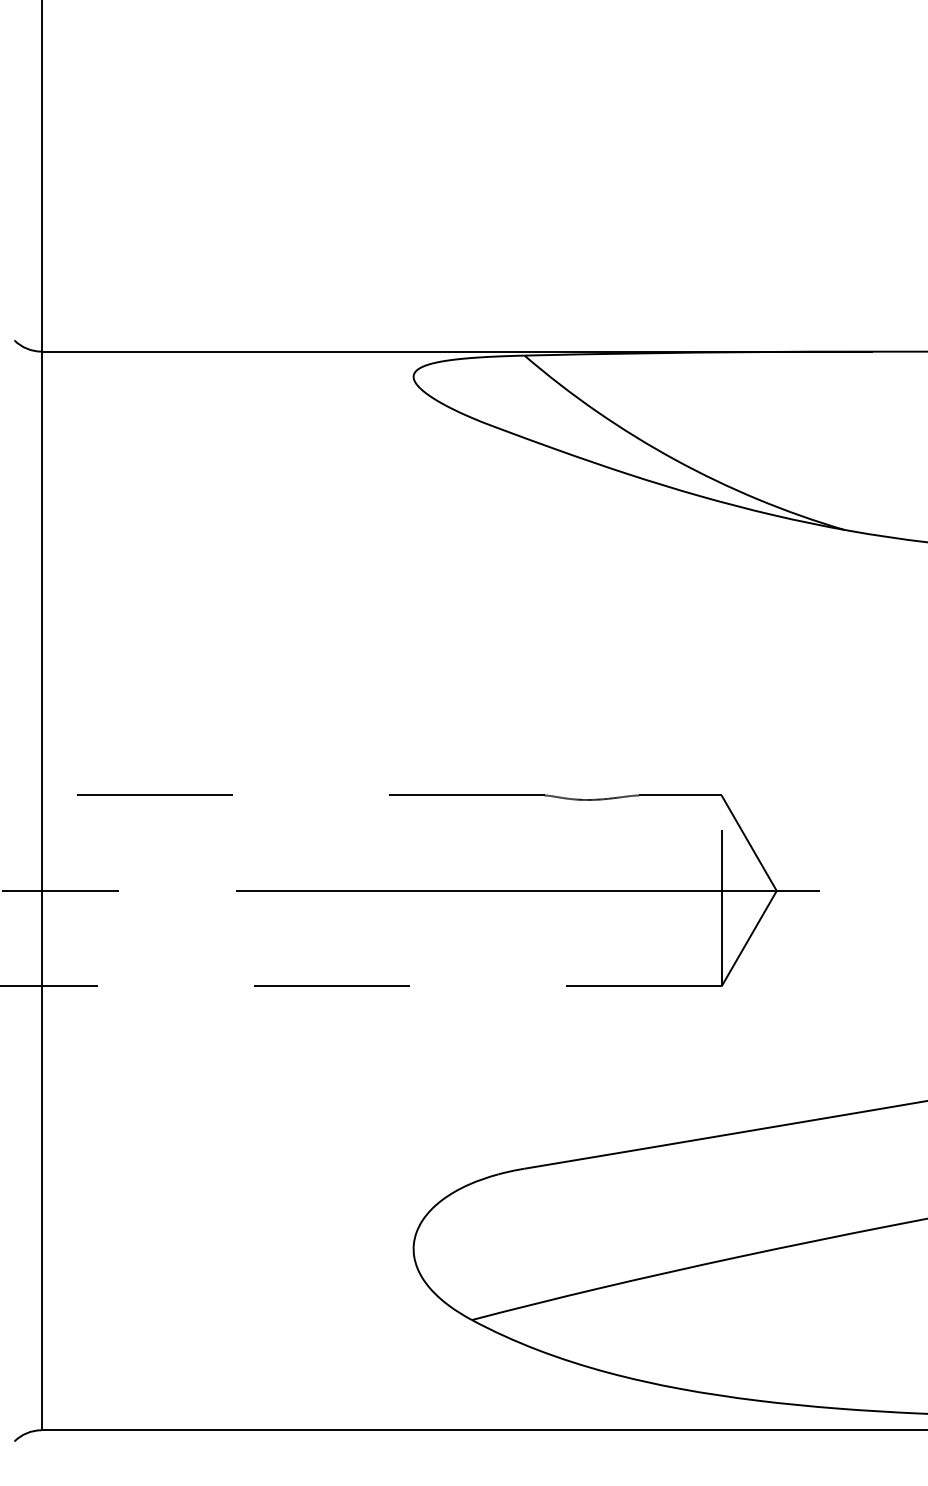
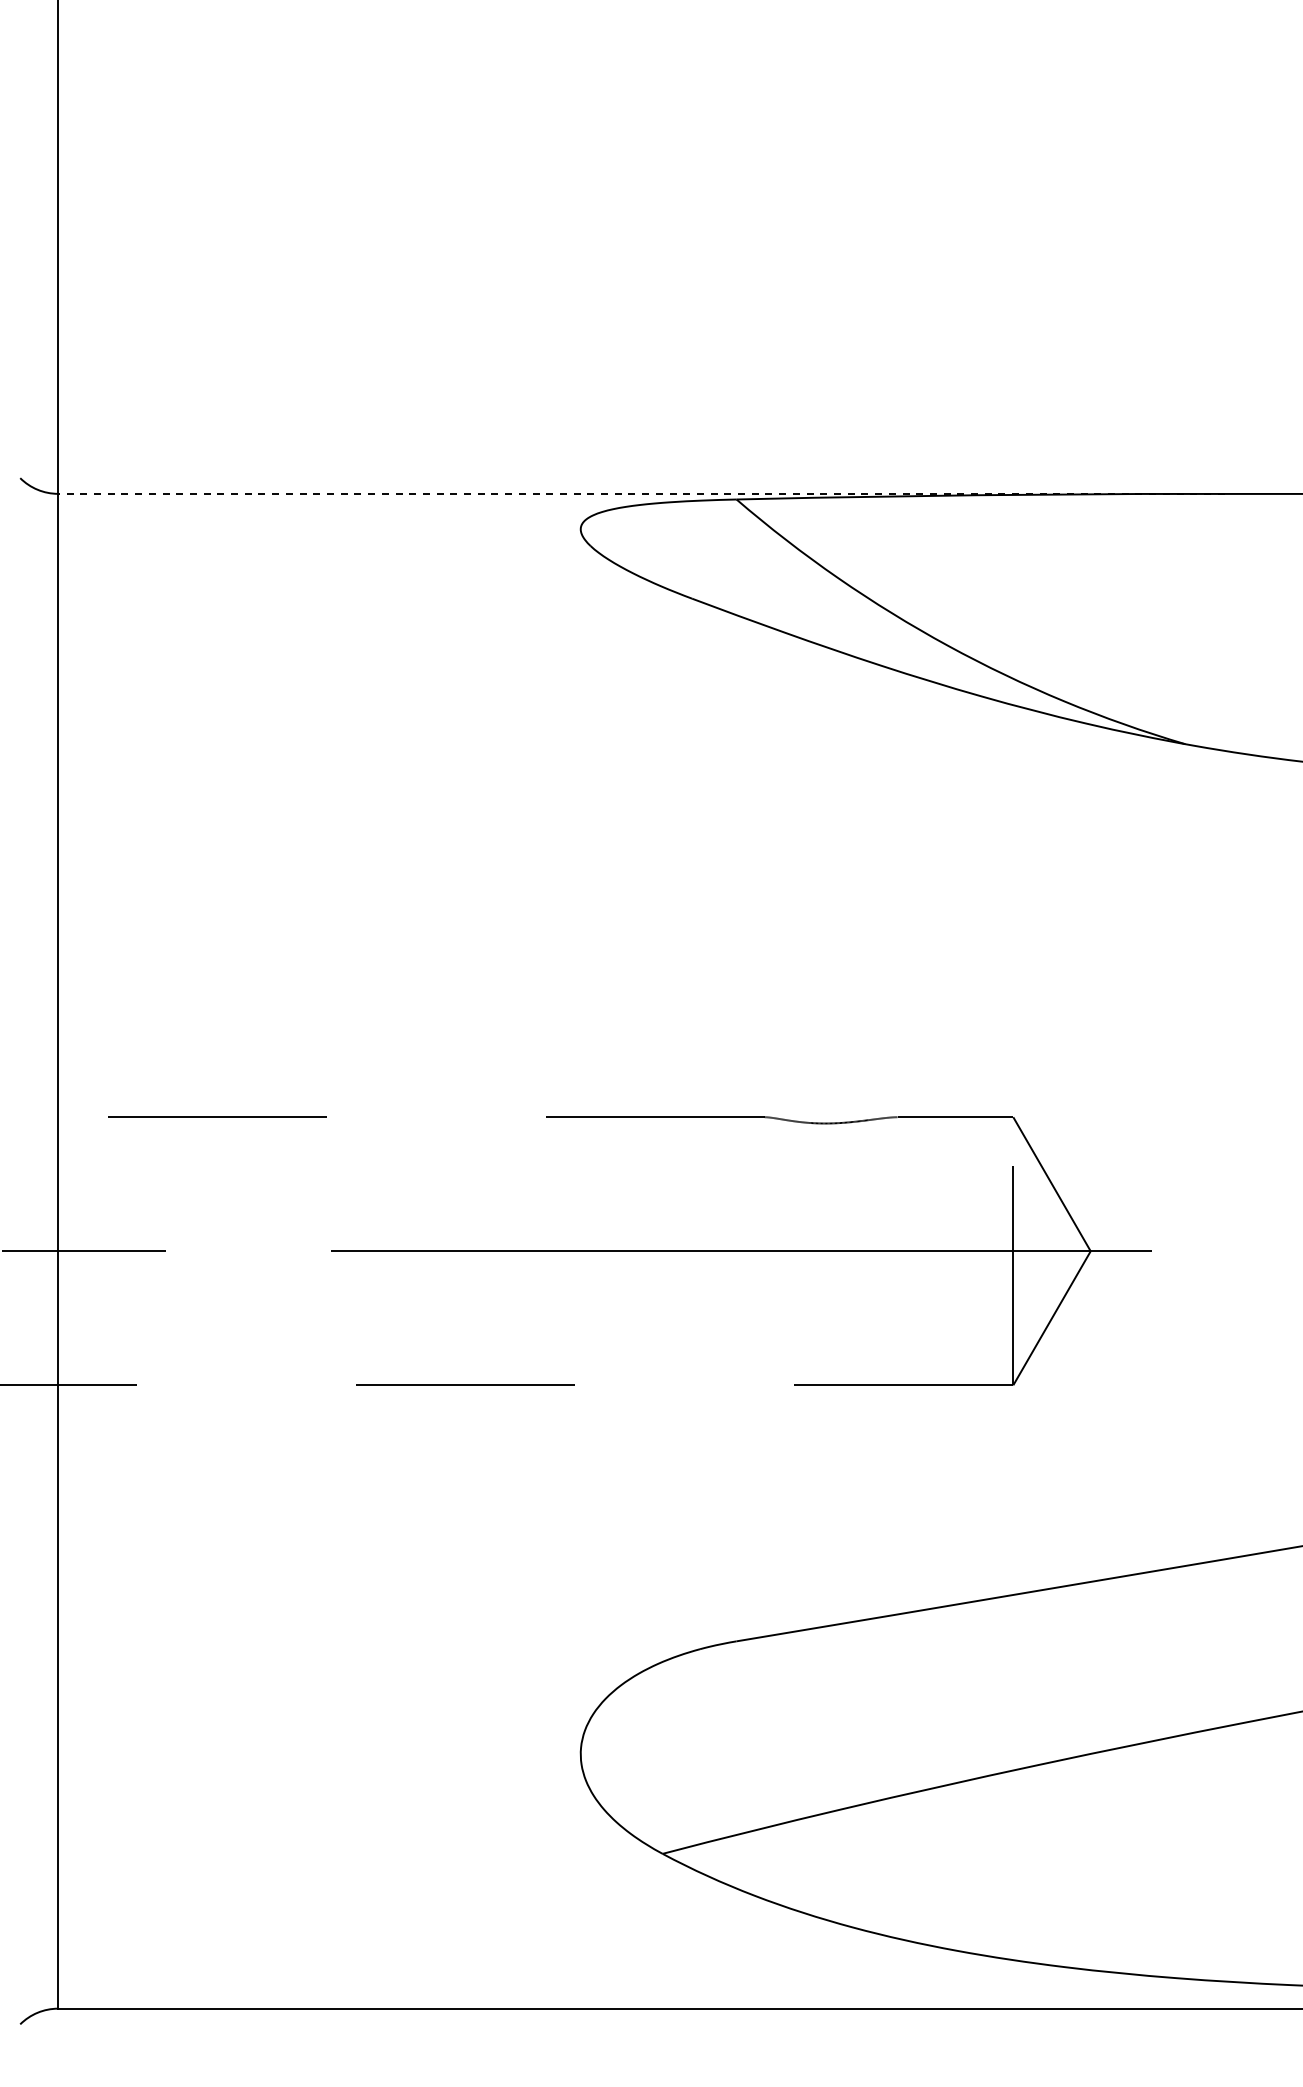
line: (456, 351) -> (640, 493), solid -> dashed

